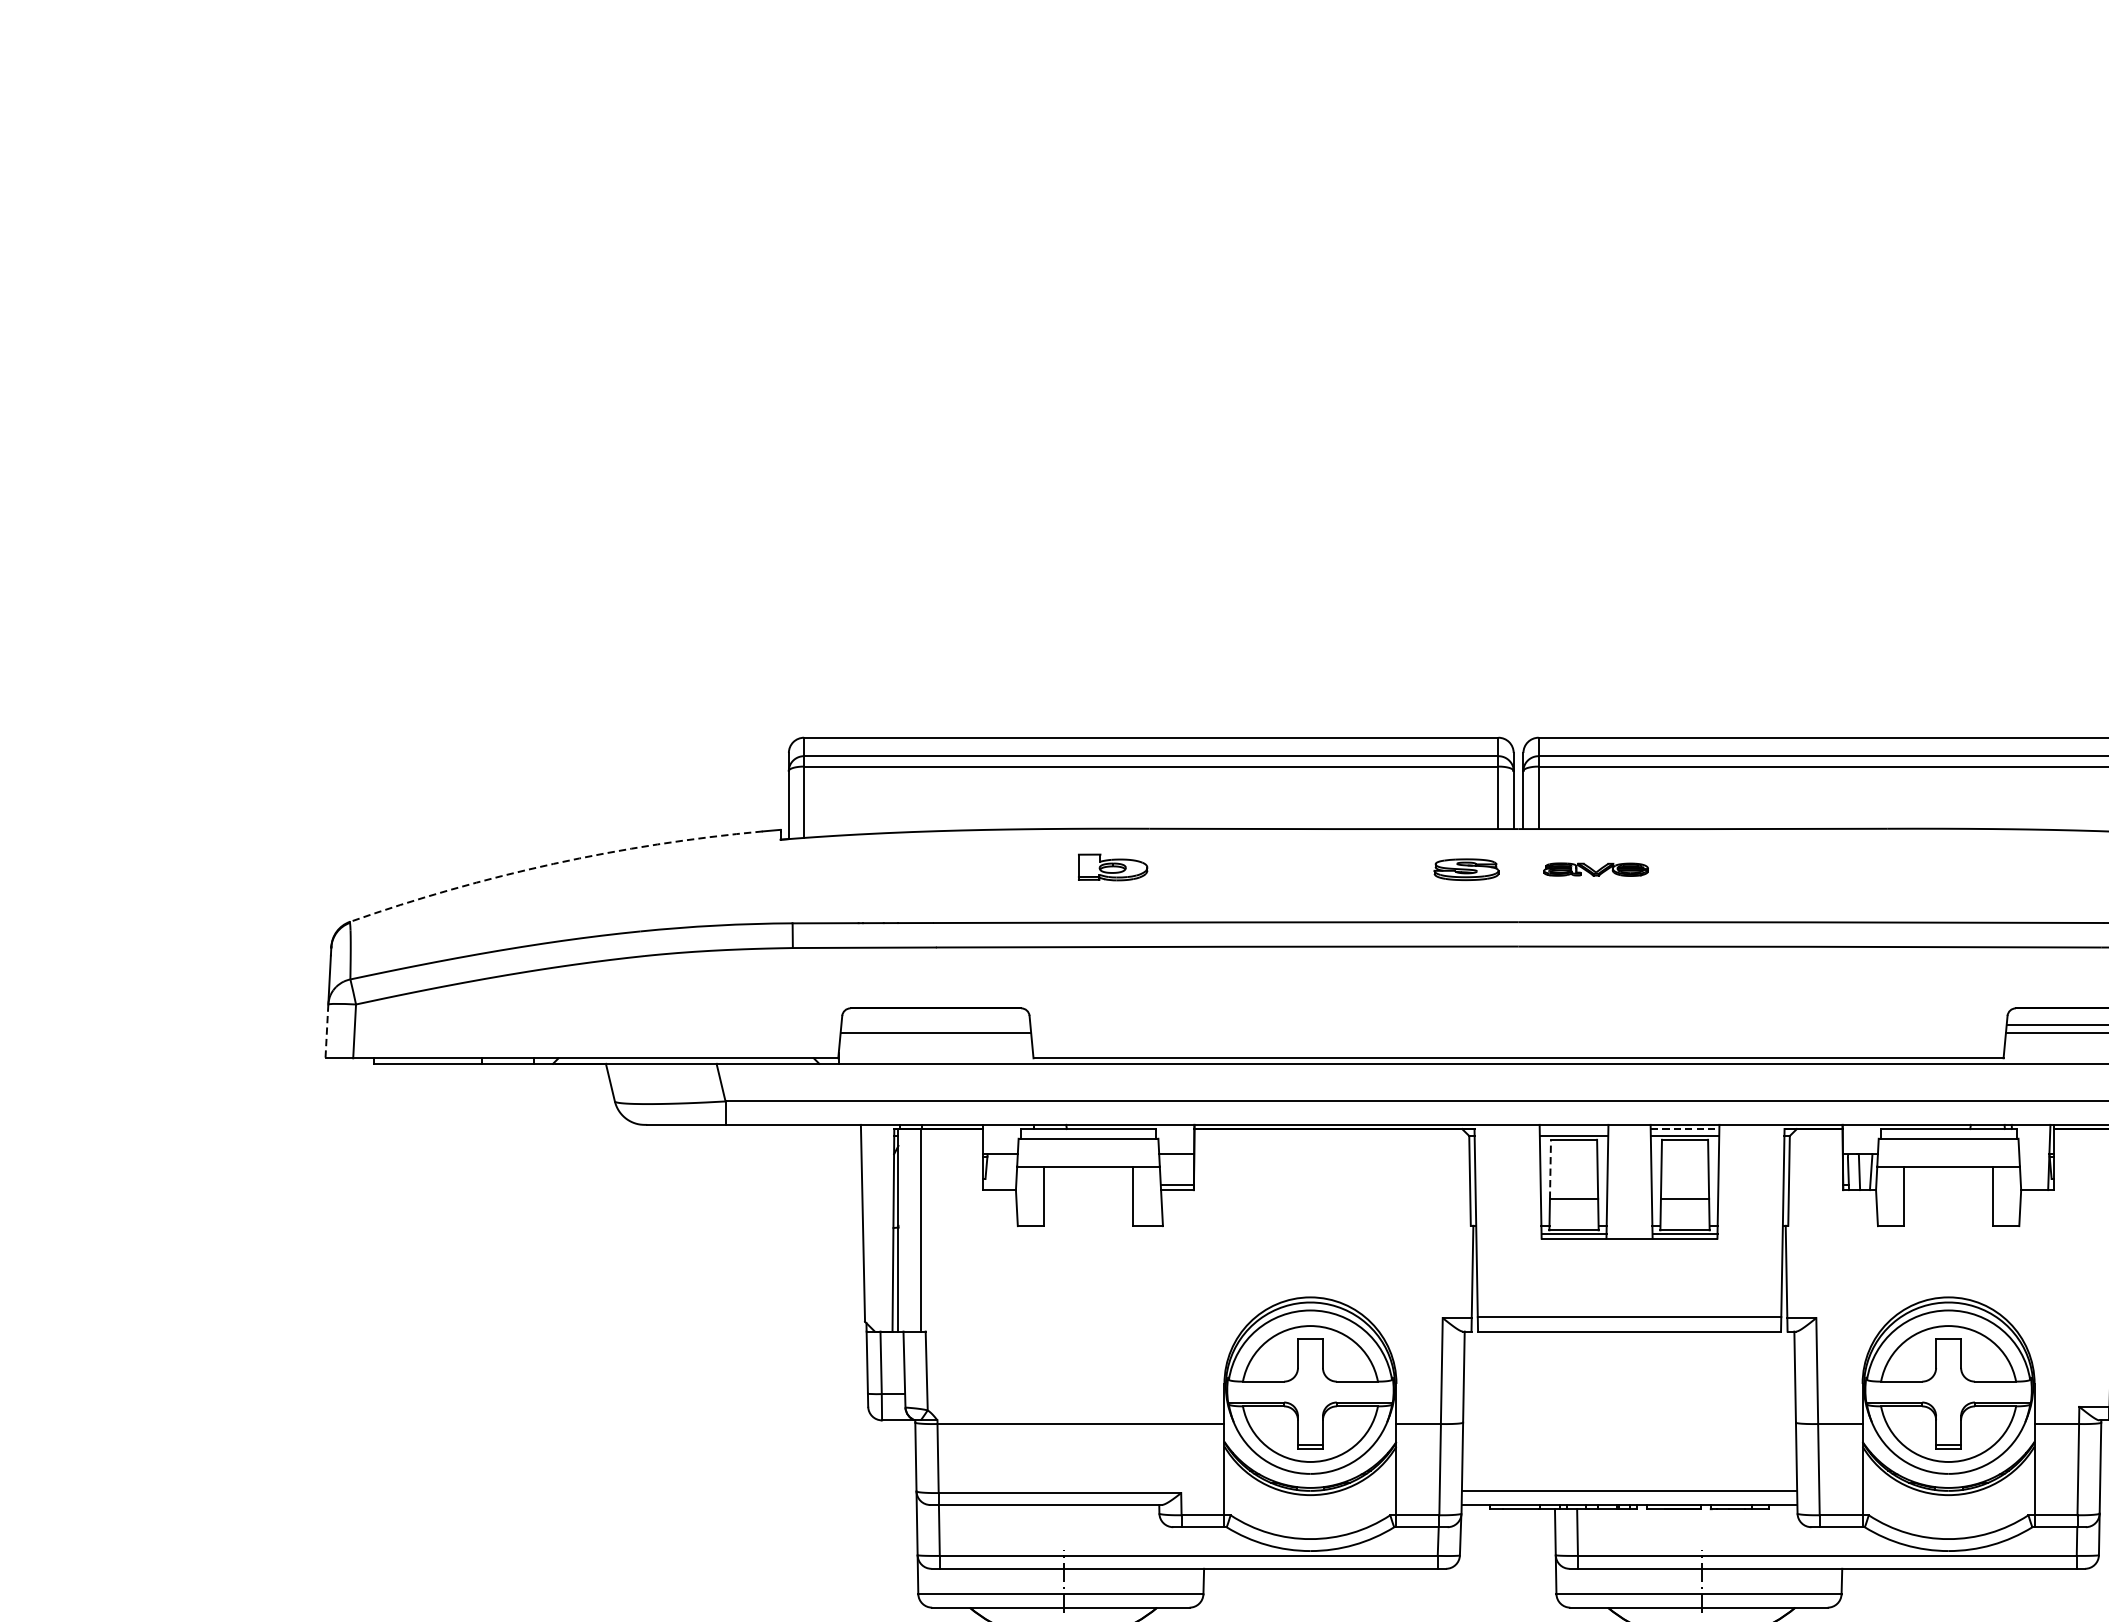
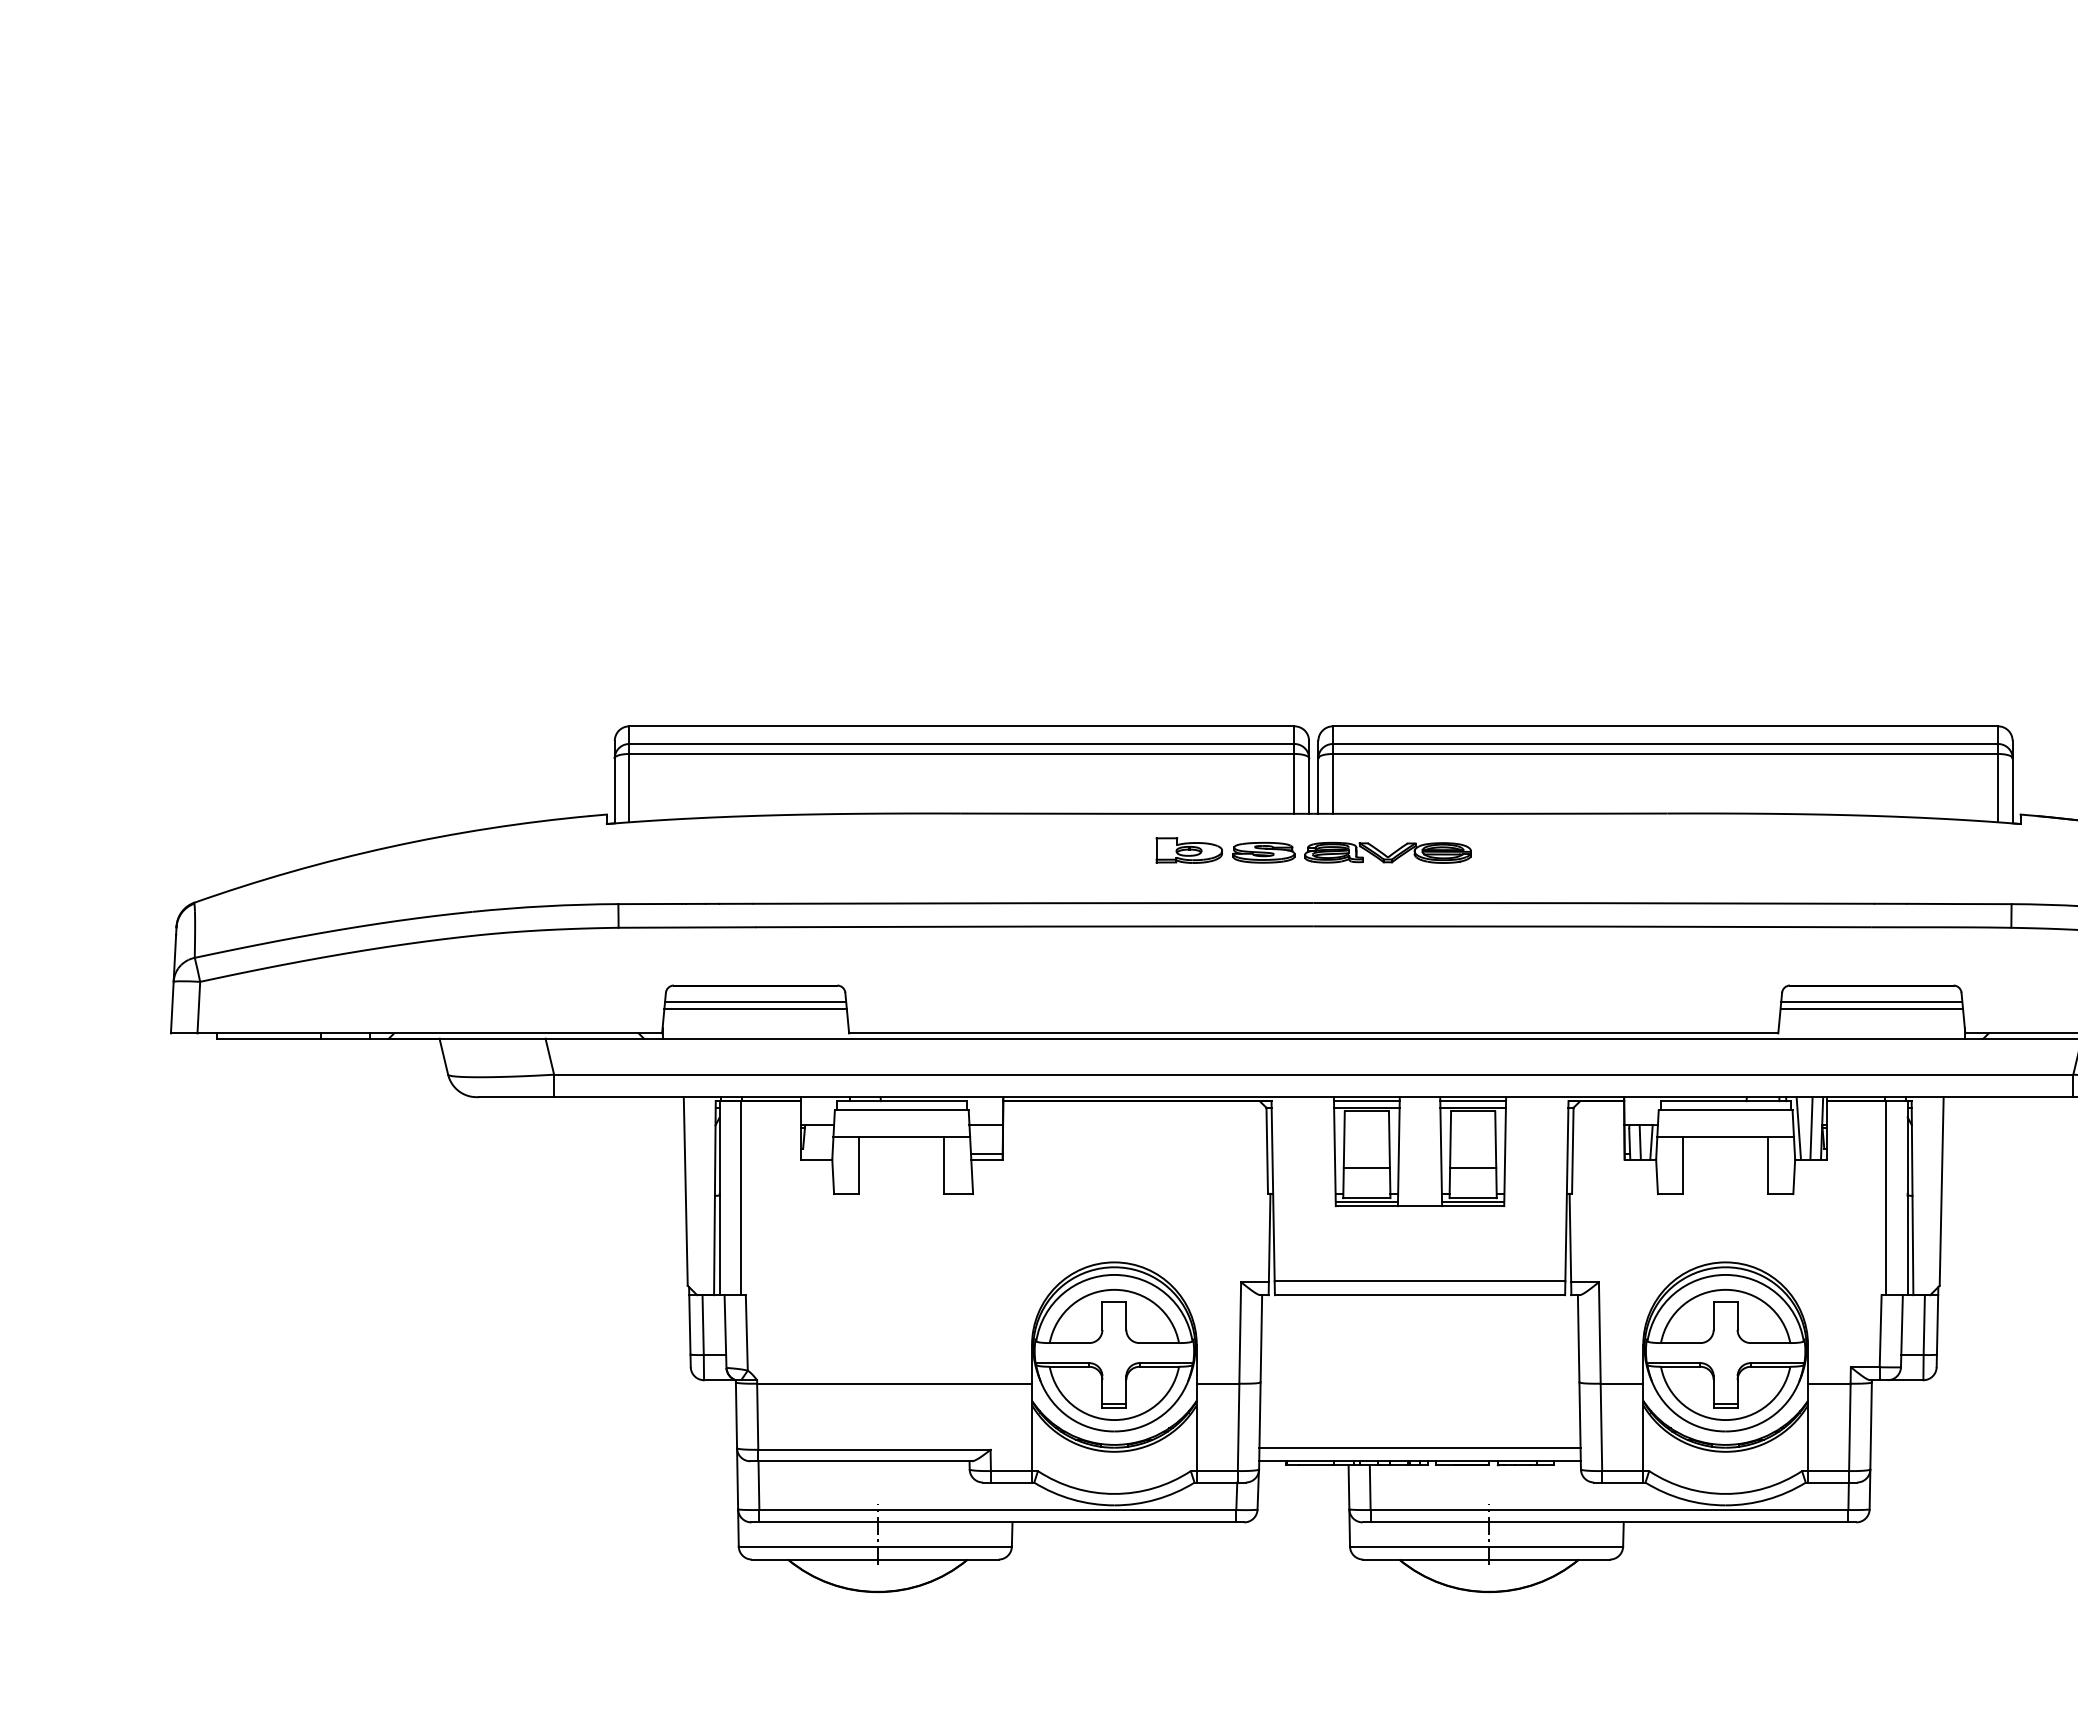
arc: (553, 864) -> (389, 847), dashed -> solid
part: (1112, 867) -> (1188, 850), moved
part: (1595, 869) -> (1387, 852), size x1.67
line: (935, 1025) -> (755, 1001), added
line: (327, 1031) -> (172, 1007), dashed -> solid
line: (1573, 1129) -> (1366, 1101), added
line: (1685, 1129) -> (1473, 1101), dashed -> solid
line: (2024, 1157) -> (1798, 1128), added
line: (2038, 1157) -> (1811, 1128), added
line: (1550, 1169) -> (1344, 1139), dashed -> solid

